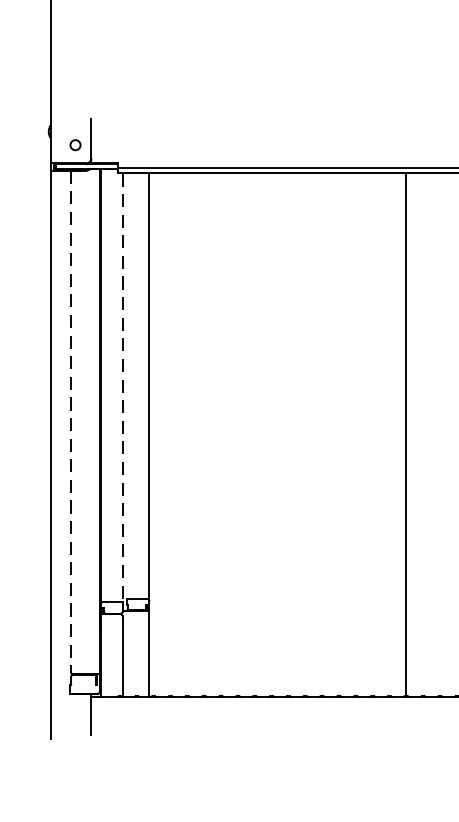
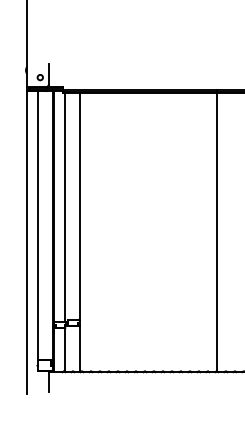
line: (122, 388) -> (65, 207), dashed -> solid
line: (70, 422) -> (37, 225), dashed -> solid

